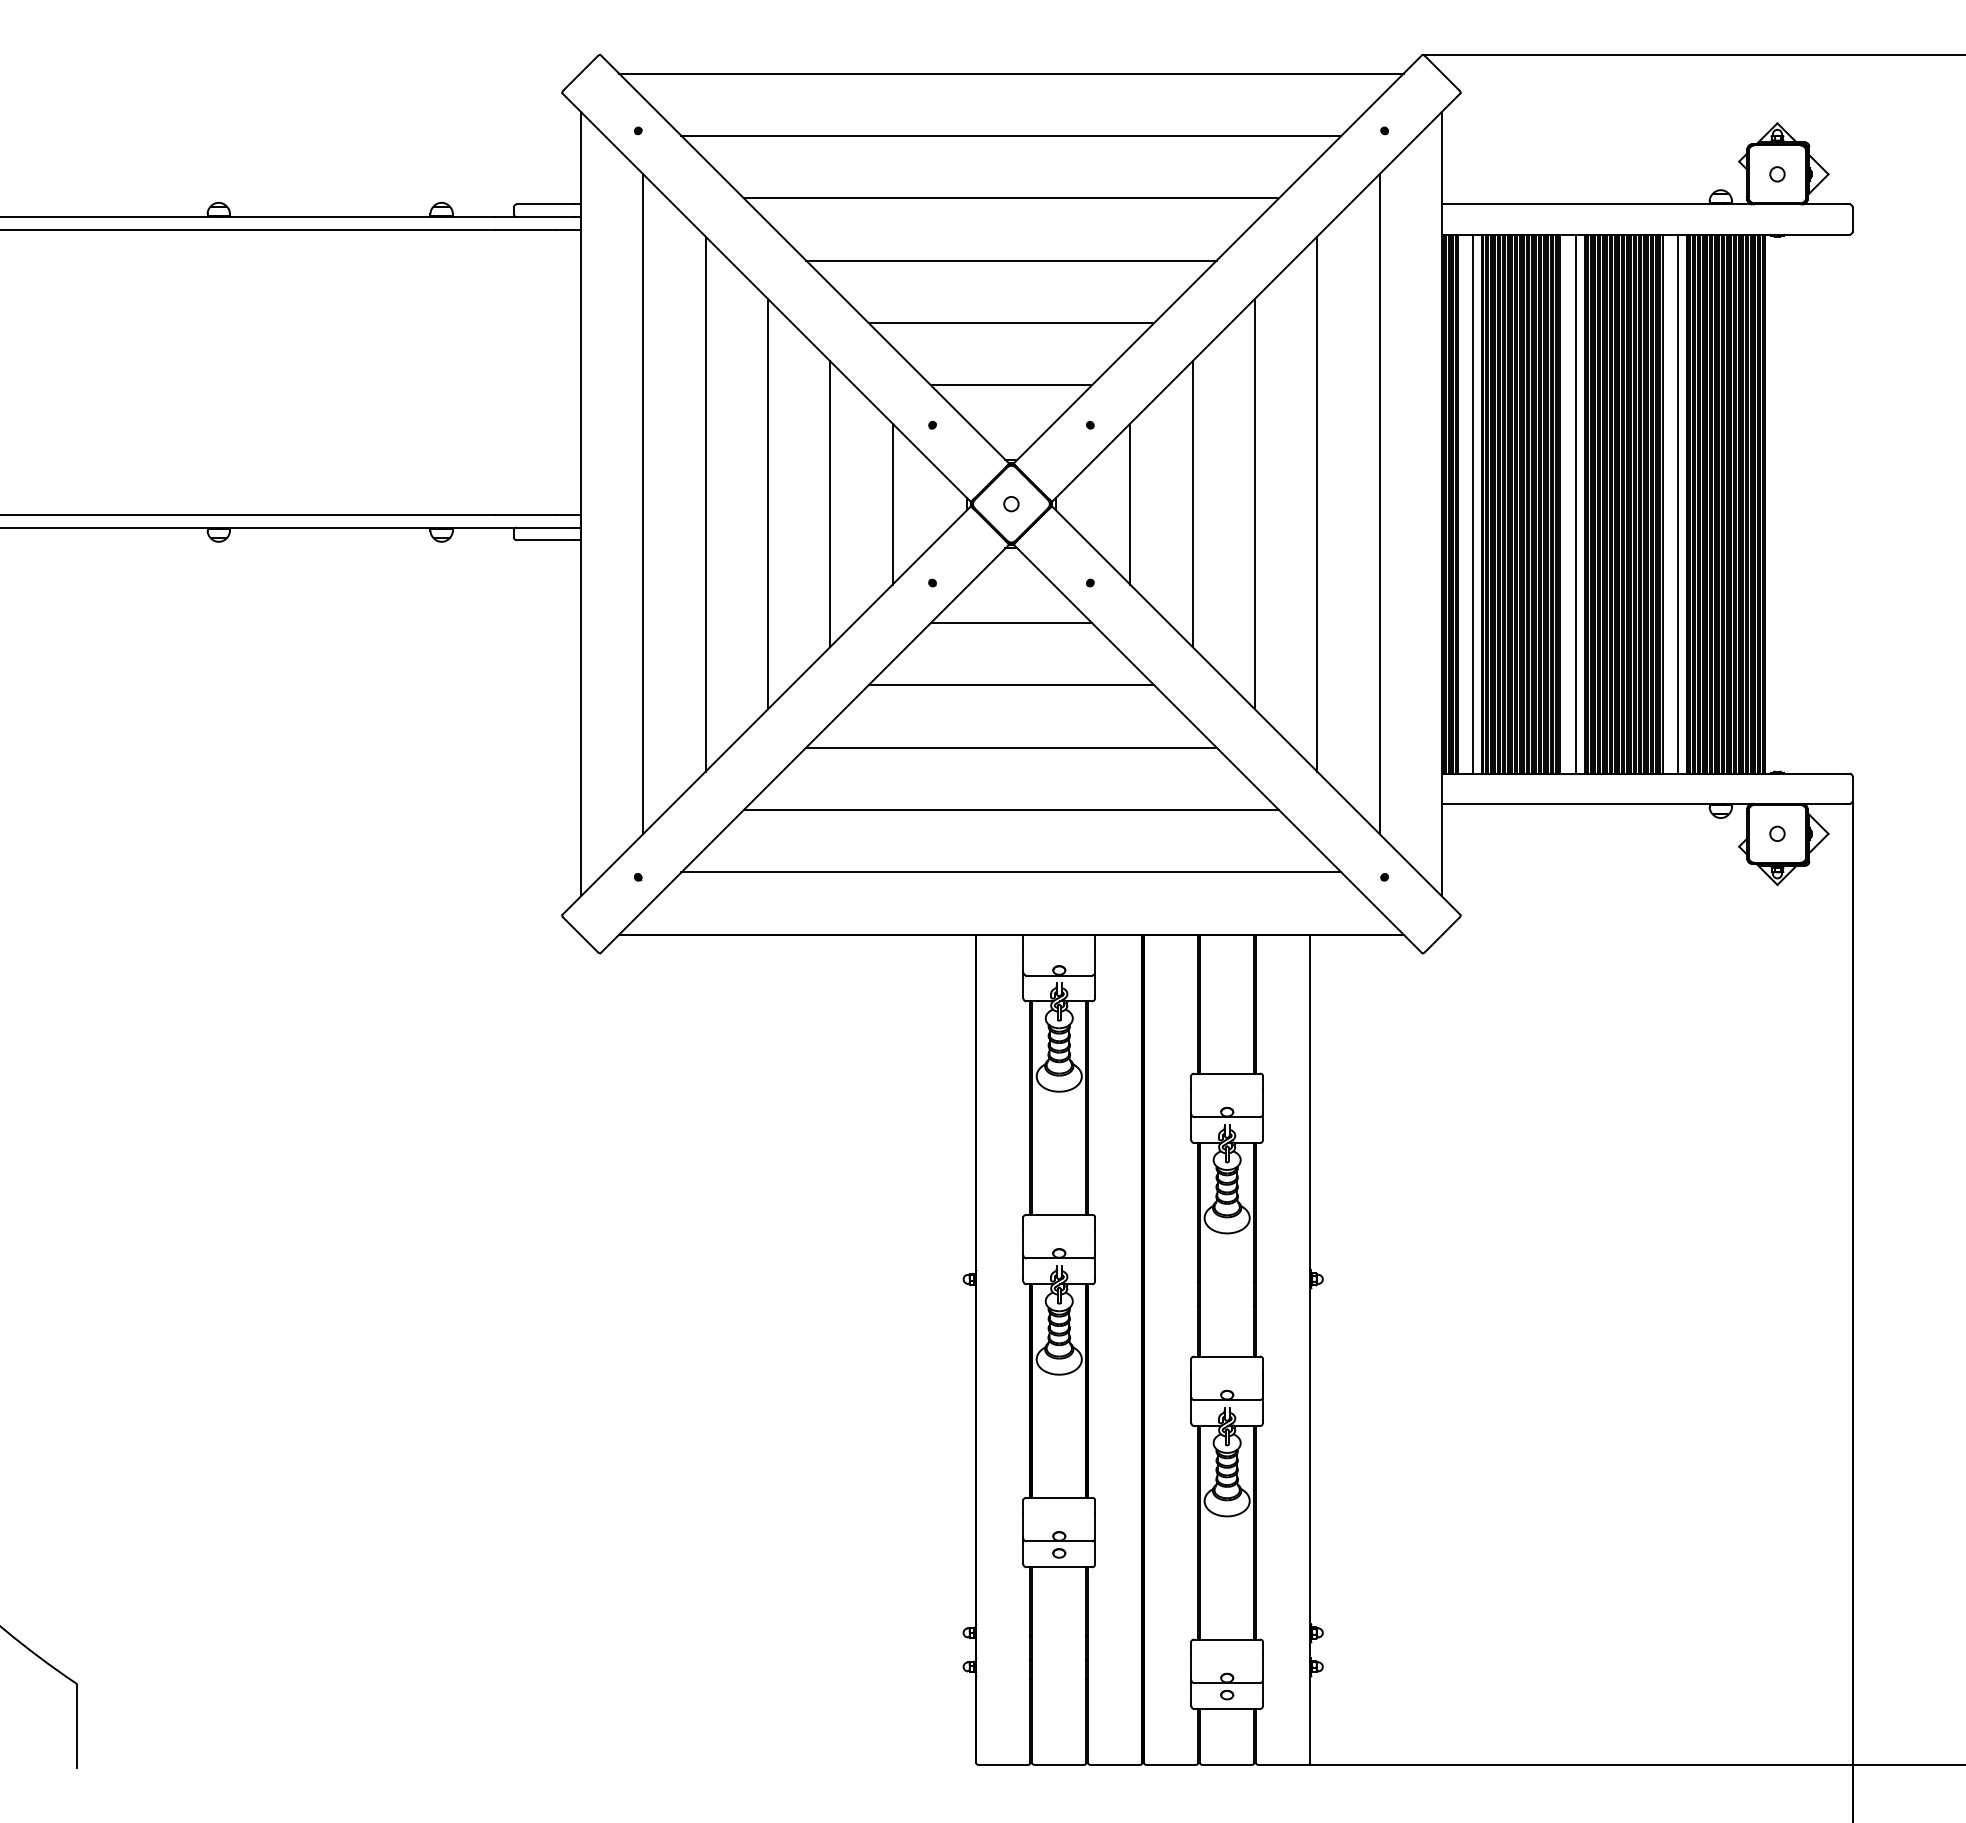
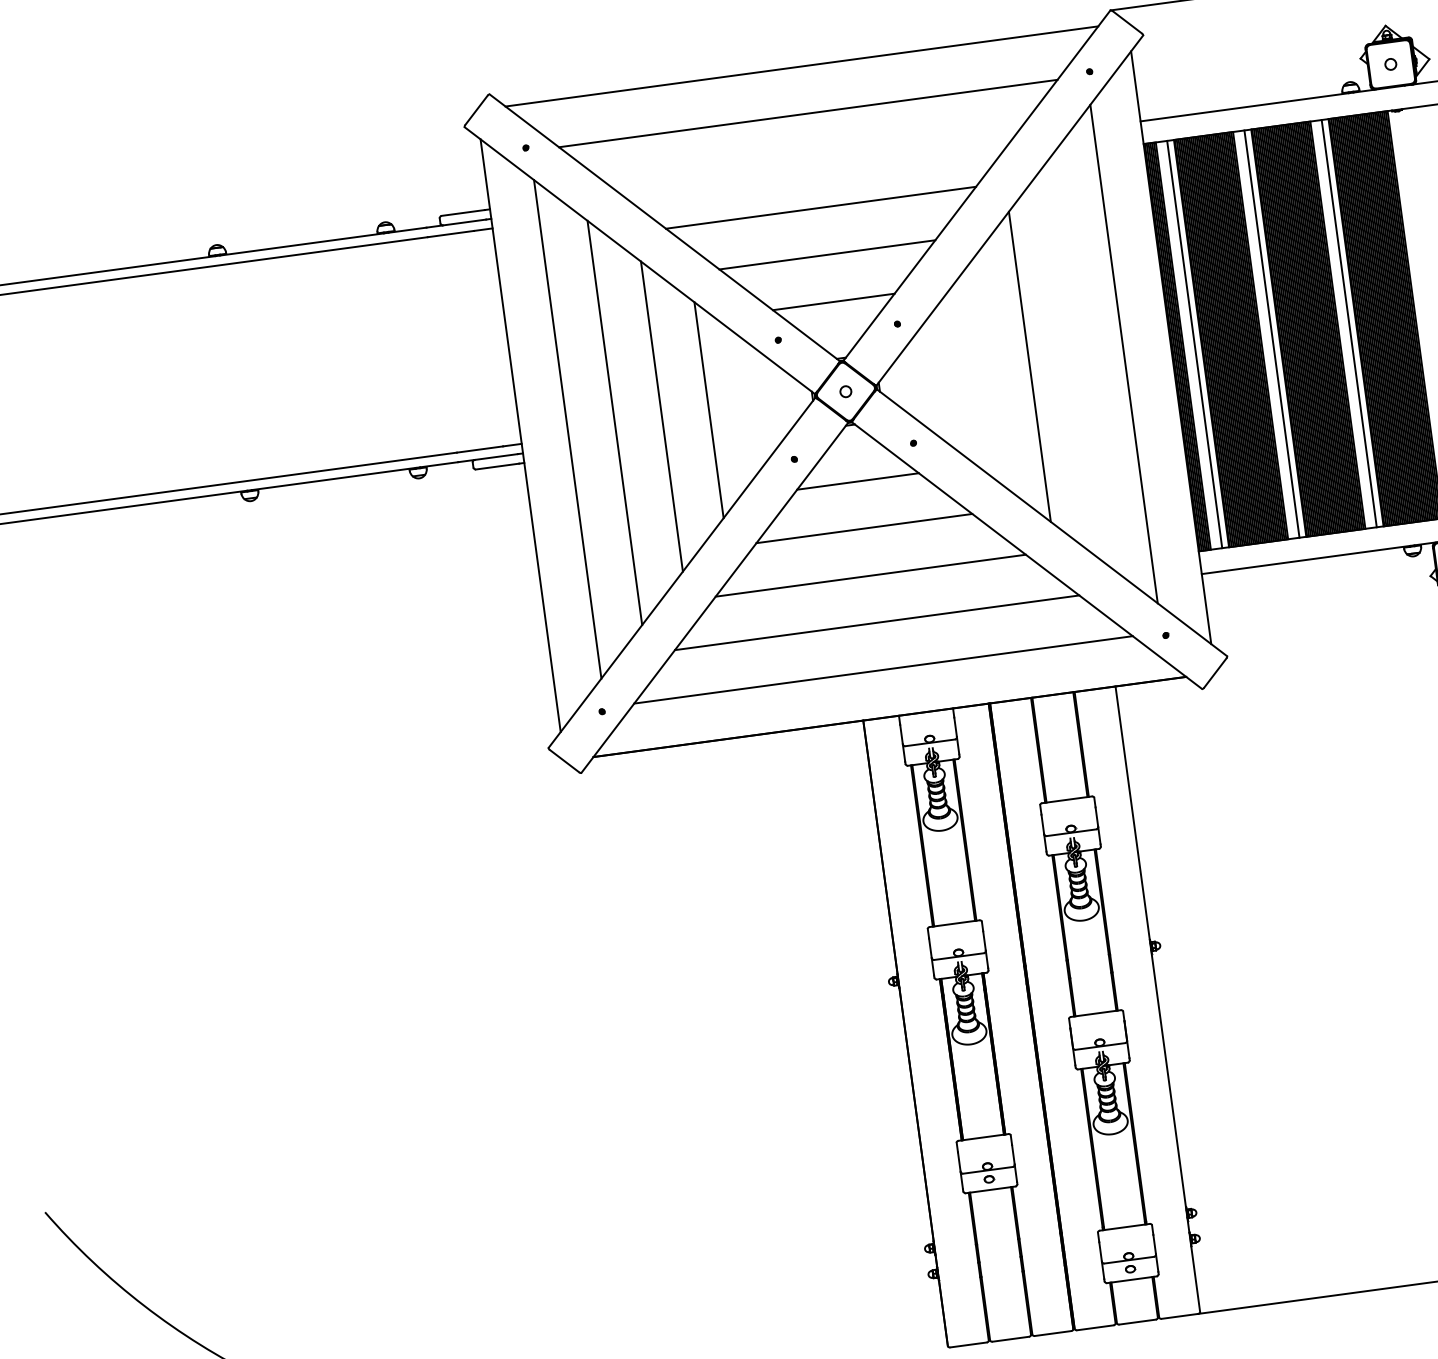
line: (1011, 198) -> (814, 160), removed
line: (892, 503) -> (756, 403), removed
line: (1130, 503) -> (935, 379), removed
line: (1317, 503) -> (1077, 359), removed
line: (1192, 504) -> (982, 373), removed

